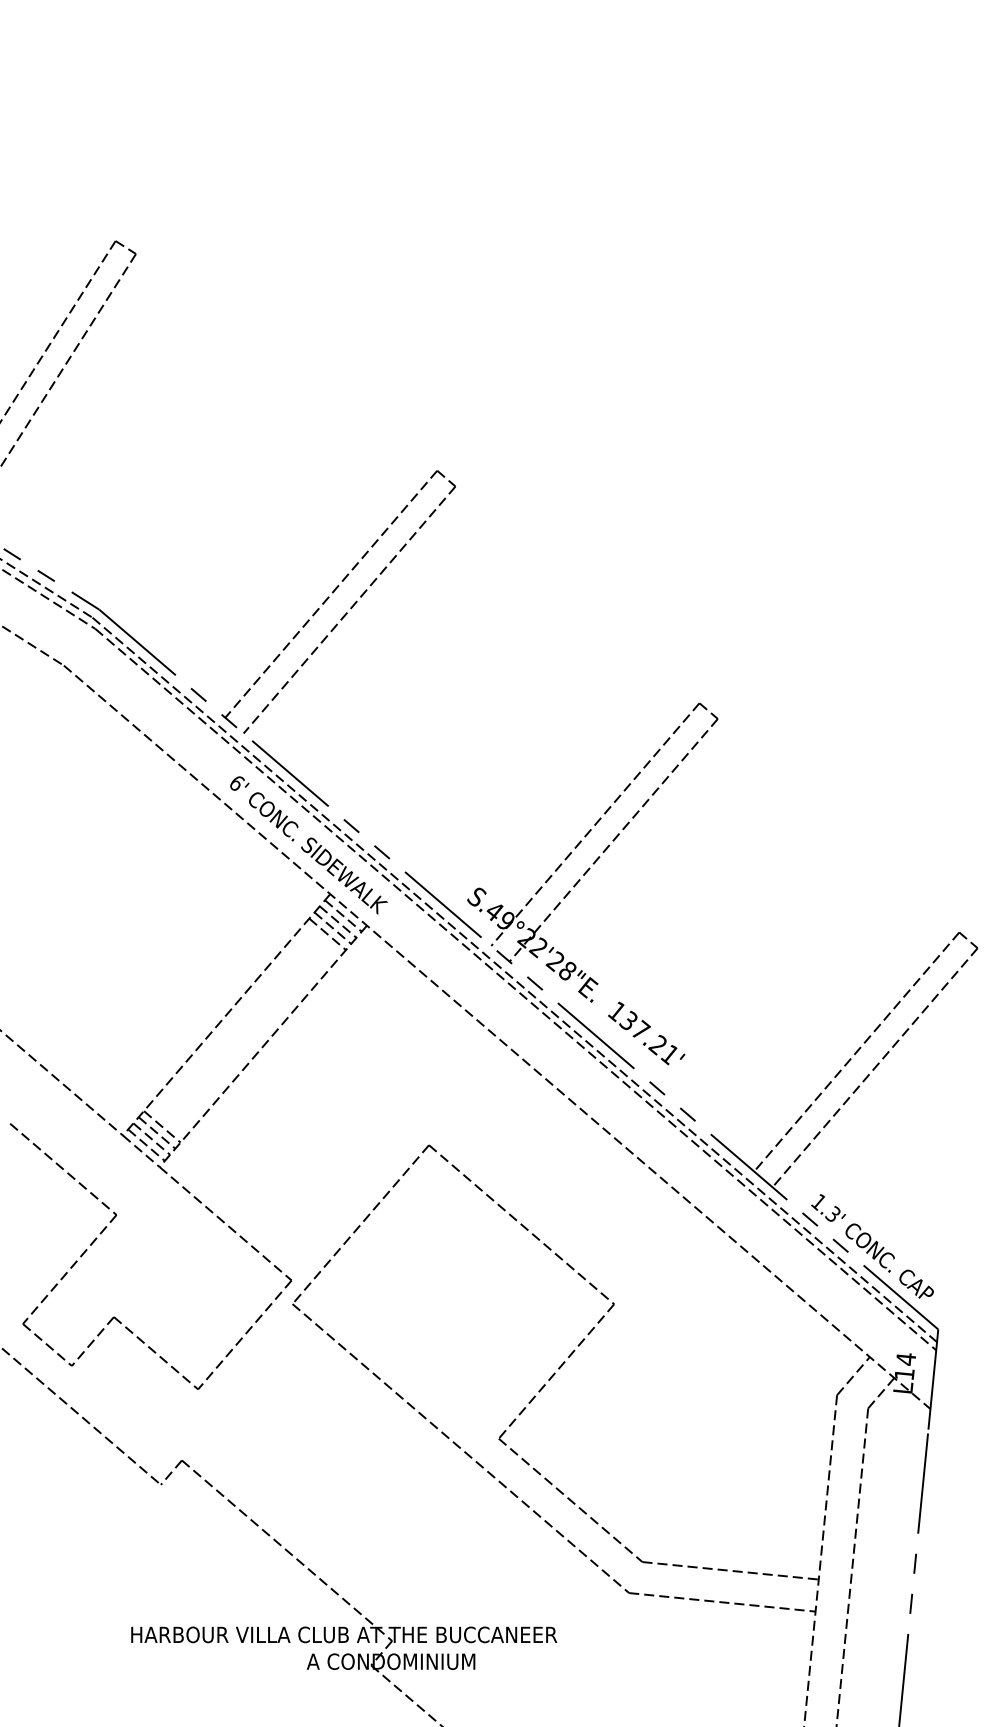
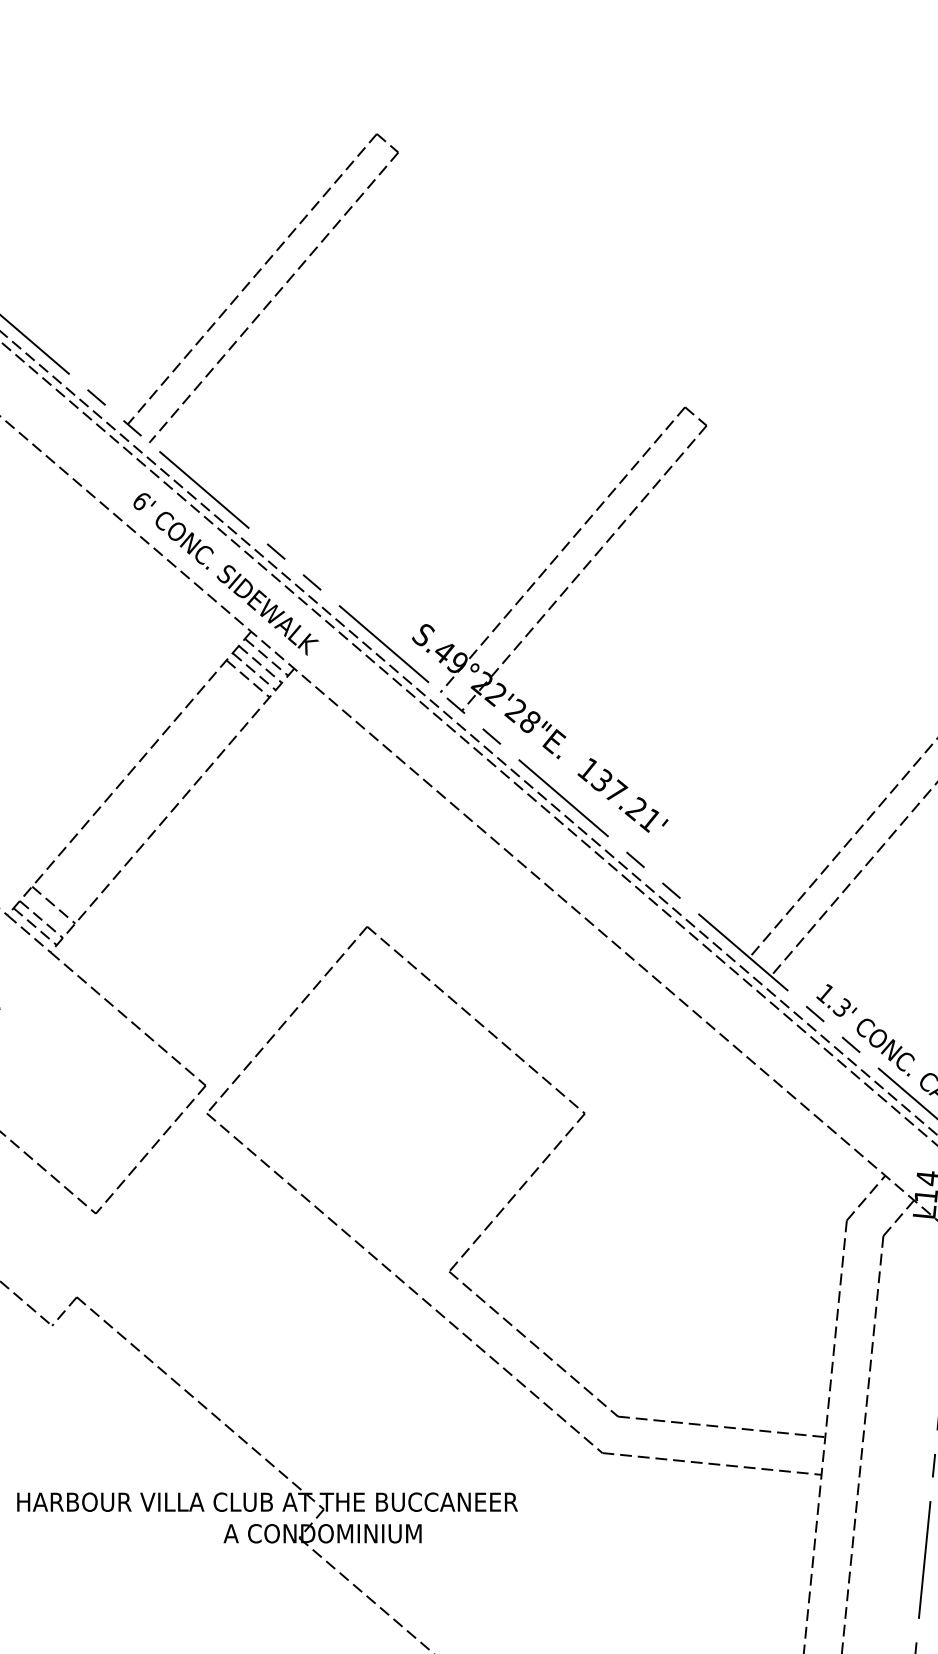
line: (156, 1132) -> (46, 911), removed

